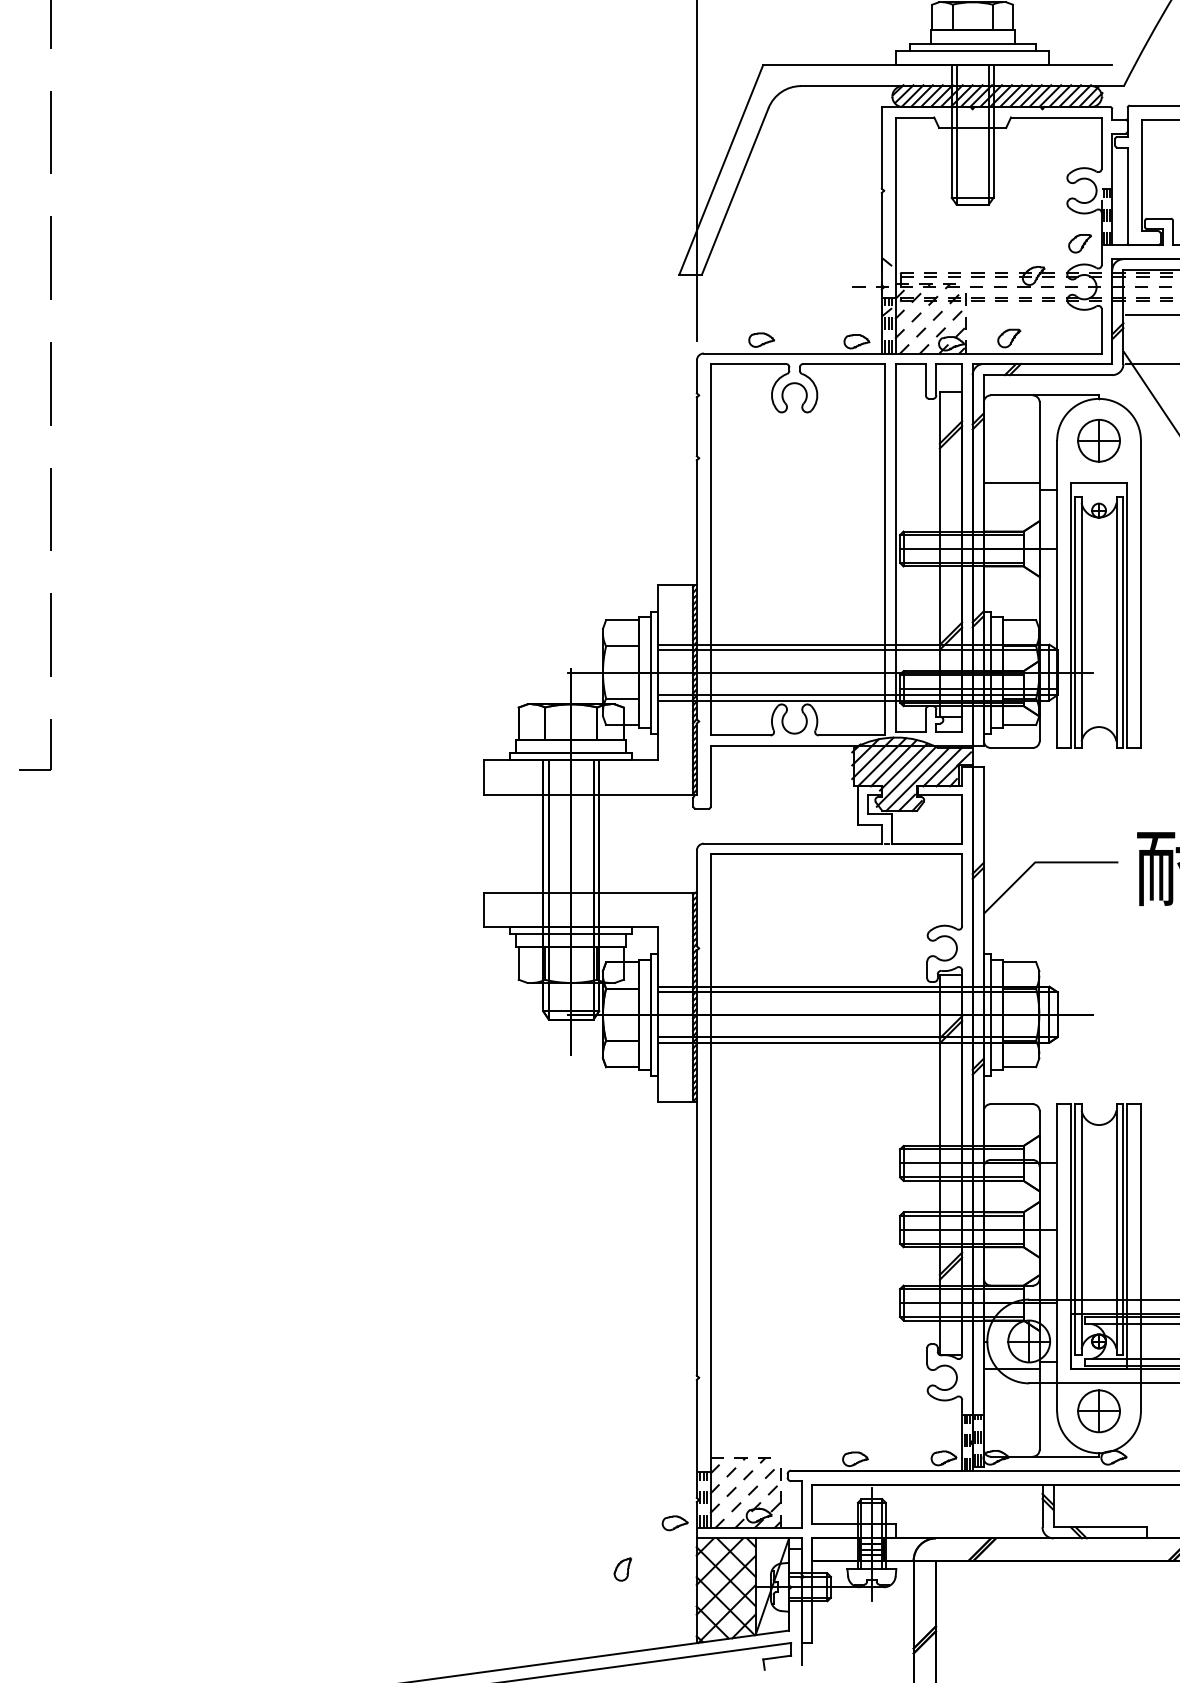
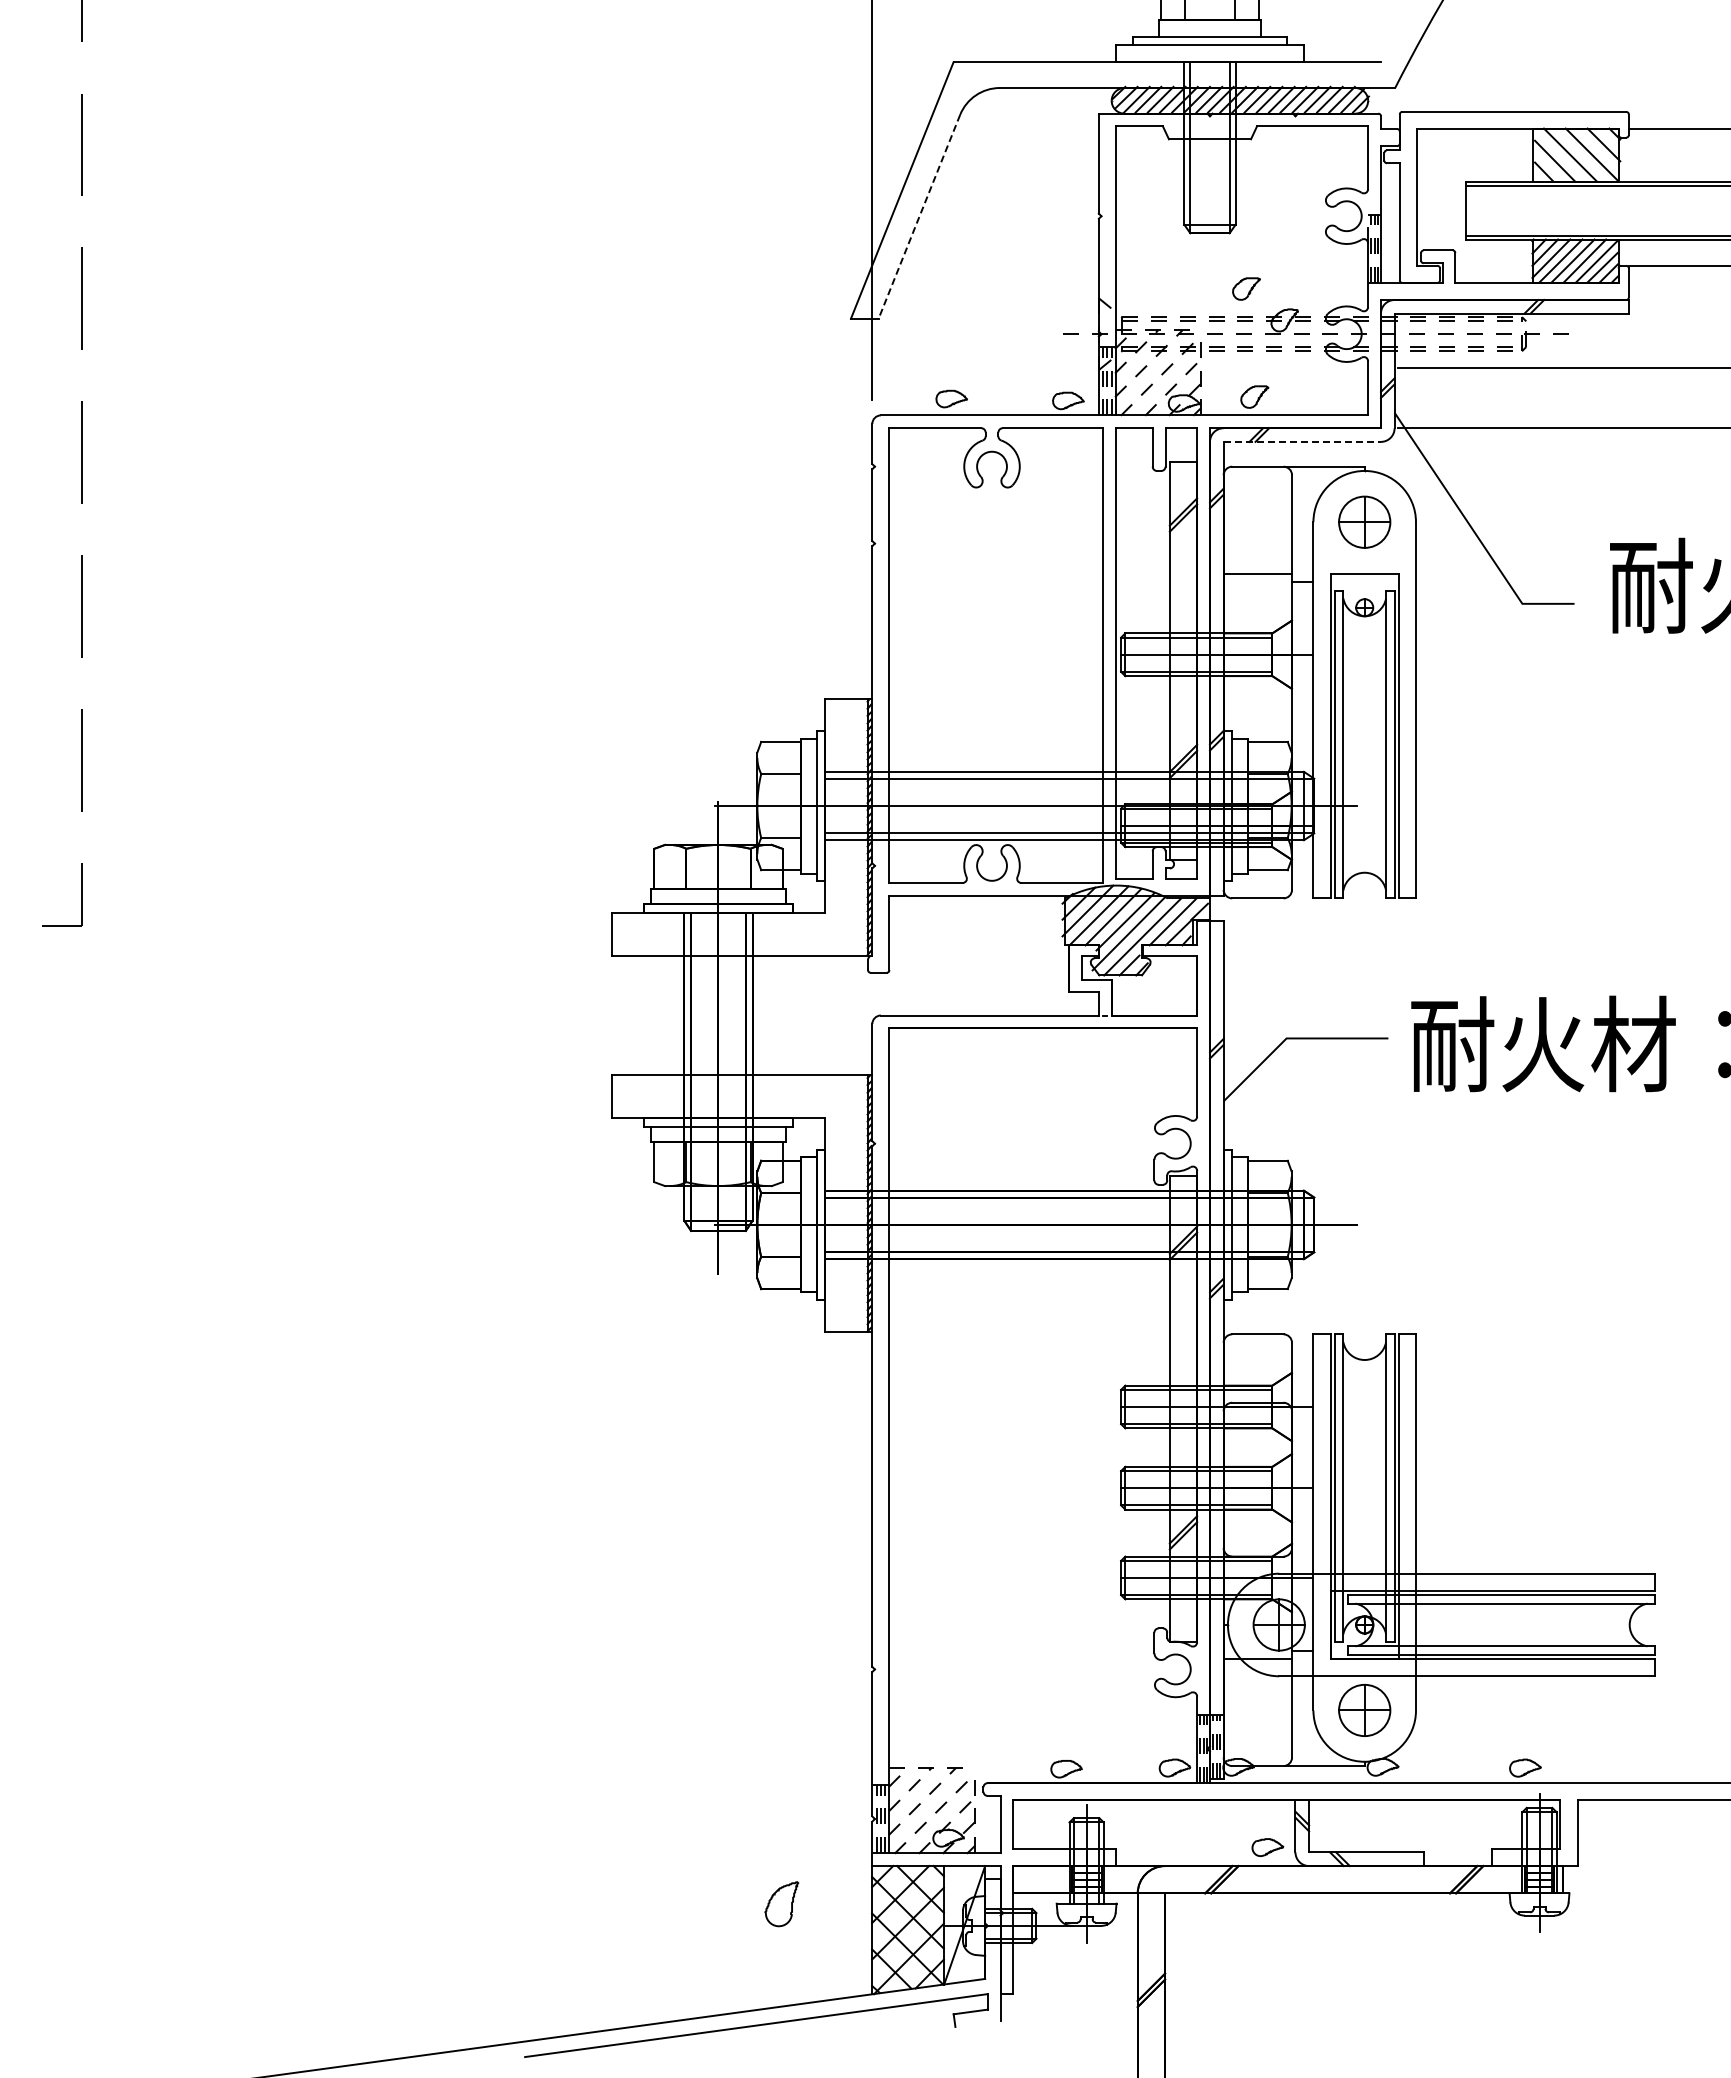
line: (735, 191) -> (919, 216), solid -> dashed
part: (1080, 243) -> (1246, 288), moved
line: (1048, 374) -> (1302, 441), solid -> dashed
part: (674, 1523) -> (1267, 1847), moved
part: (622, 1568) -> (781, 1903), size x1.6

